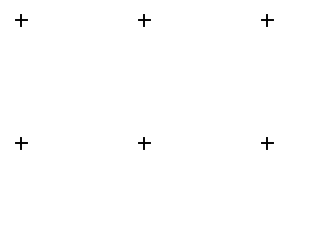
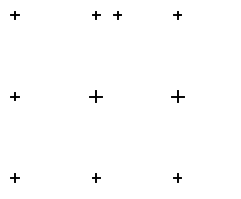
part: (176, 20) -> (117, 15), added
part: (144, 142) -> (96, 96), size x1.6
part: (266, 142) -> (177, 96), size x1.6

